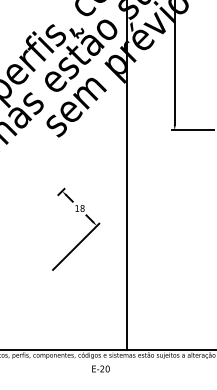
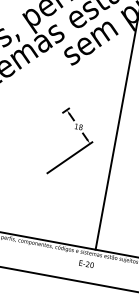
text: (100, 368) -> (86, 263), moved

